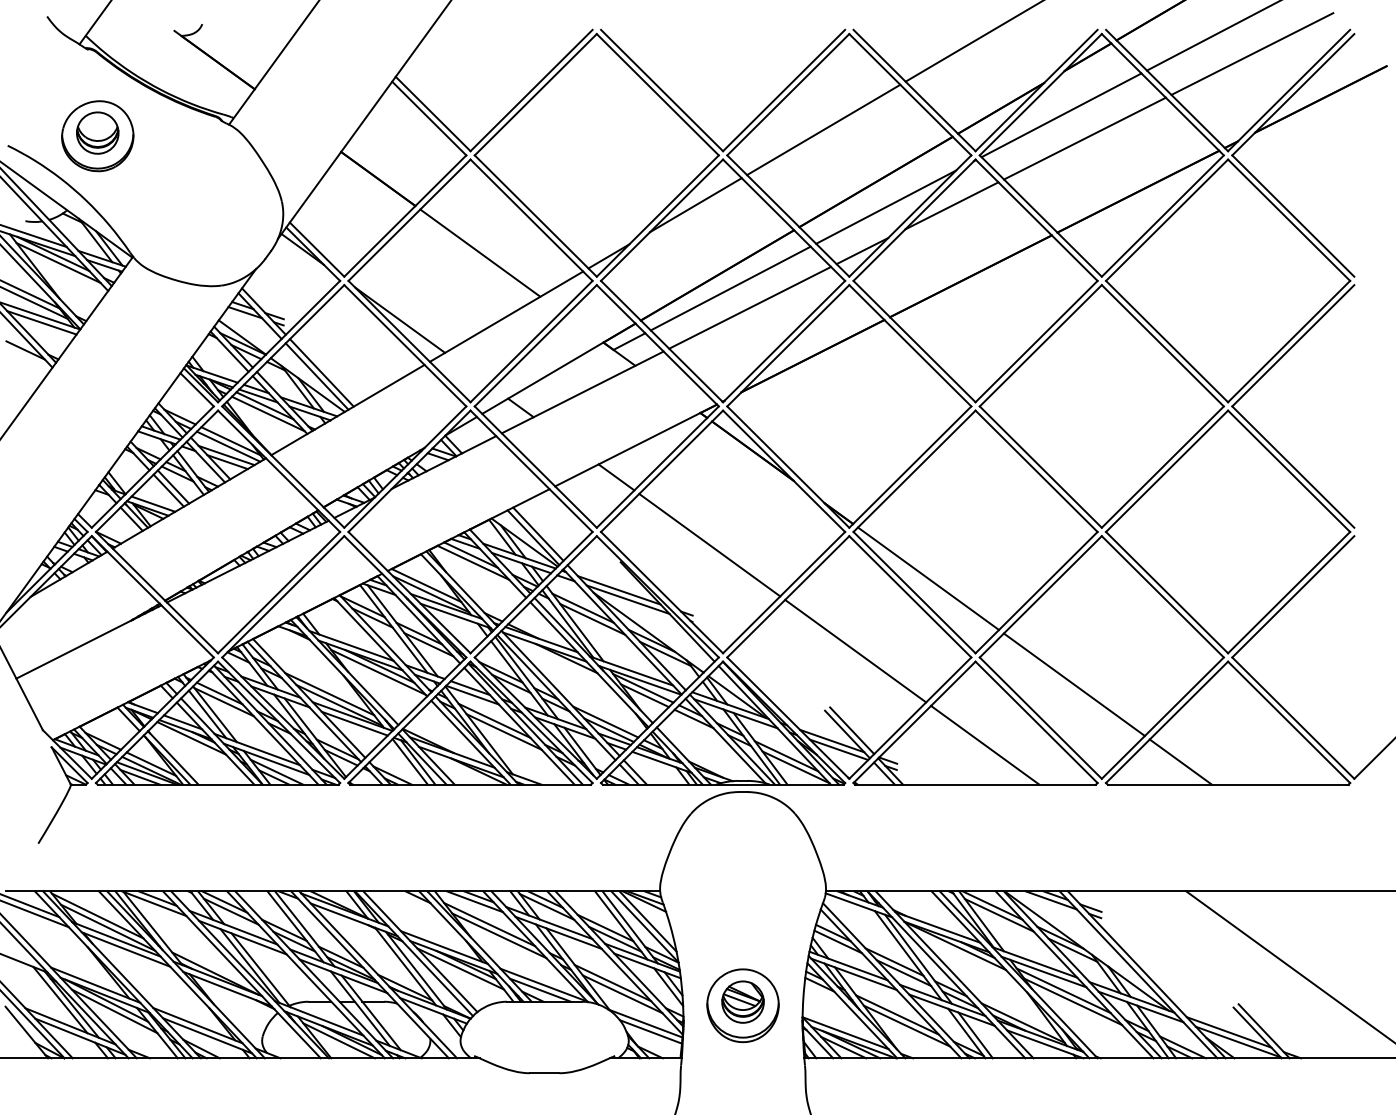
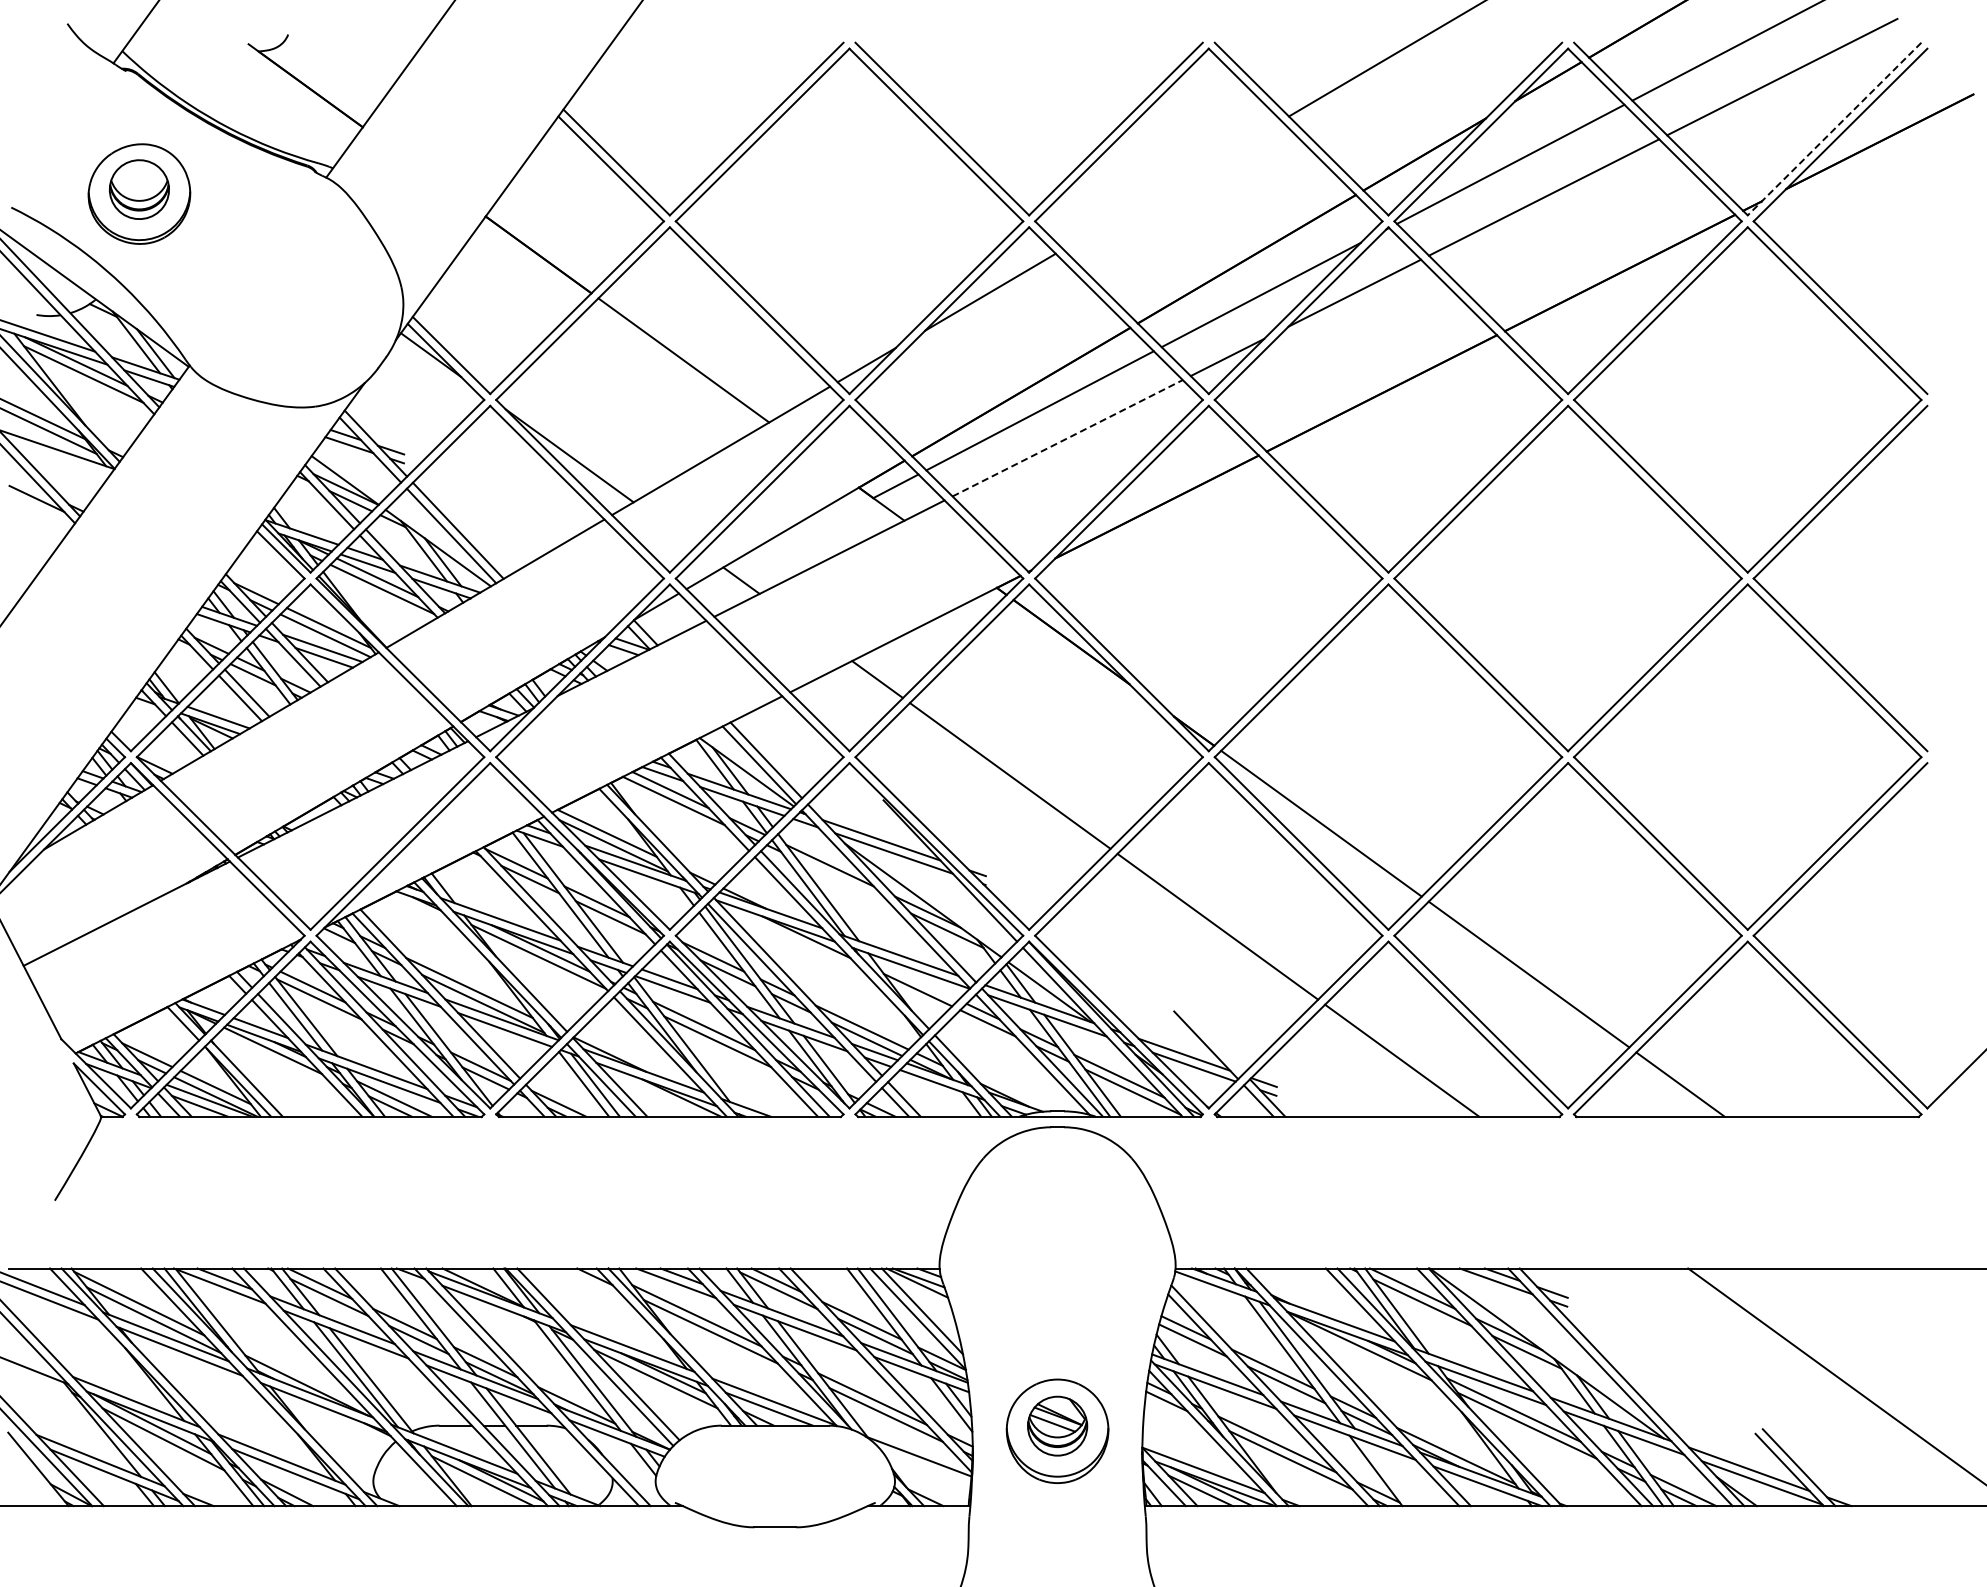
line: (1289, 90) -> (1834, 129), solid -> dashed
line: (823, 129) -> (1172, 184), removed
line: (750, 308) -> (1067, 438), solid -> dashed
line: (41, 322) -> (59, 459), removed
line: (592, 619) -> (843, 881), removed
line: (643, 688) -> (915, 979), removed
line: (851, 730) -> (1212, 1039), removed
line: (59, 1000) -> (85, 1423), removed
line: (650, 1031) -> (926, 1468), removed
line: (975, 1035) -> (1388, 1473), removed

